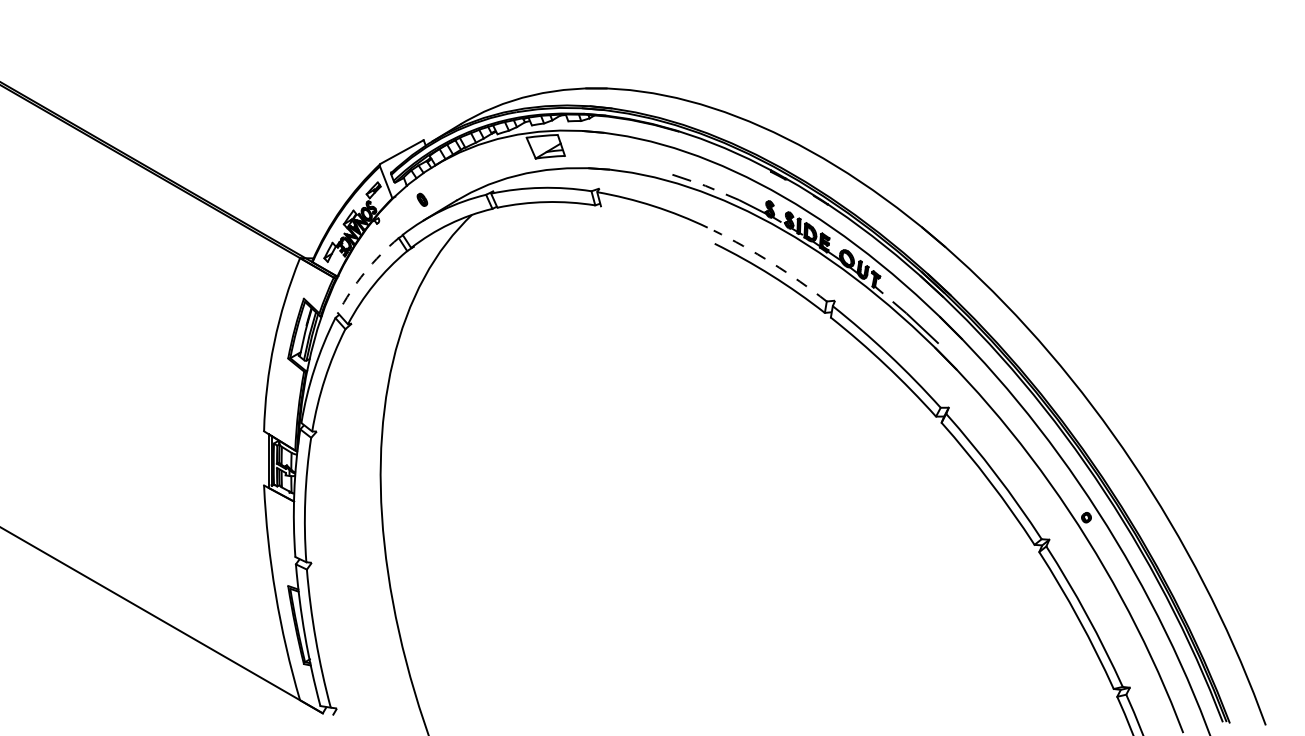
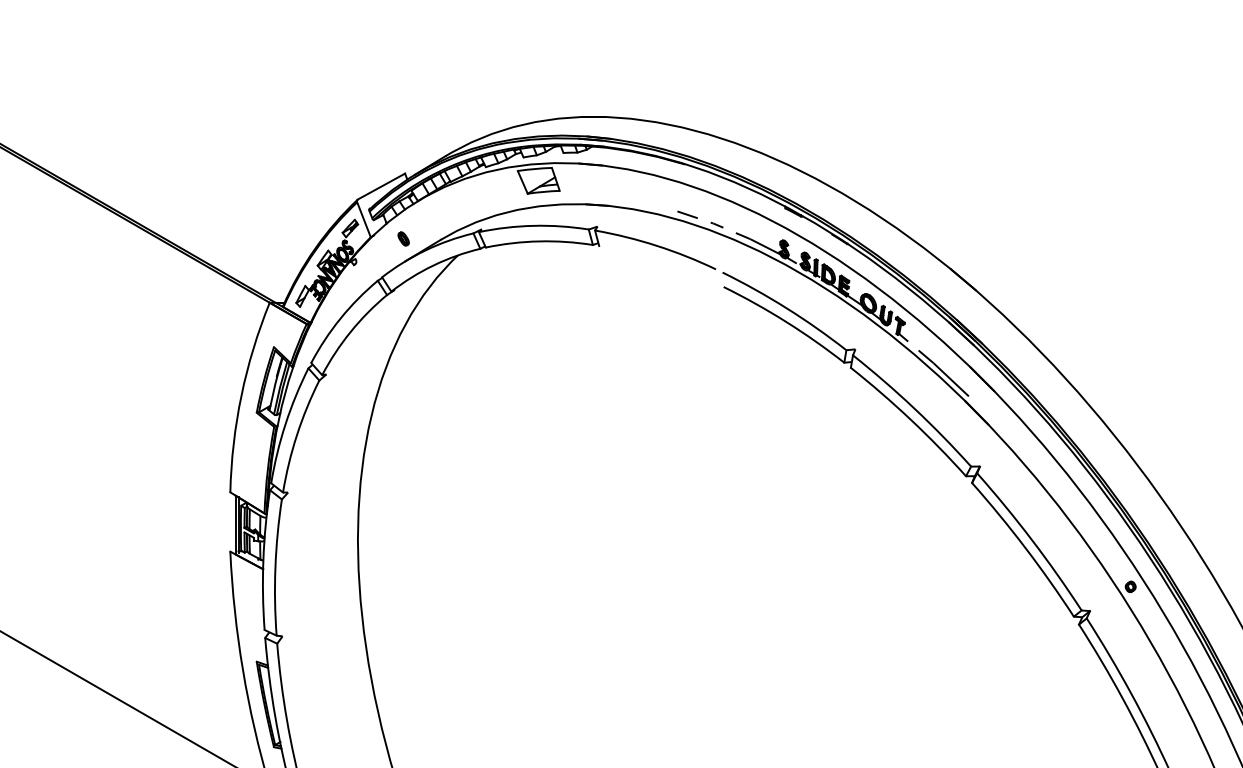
arc: (772, 263) -> (786, 308), dashed -> solid
arc: (364, 272) -> (340, 318), dashed -> solid

